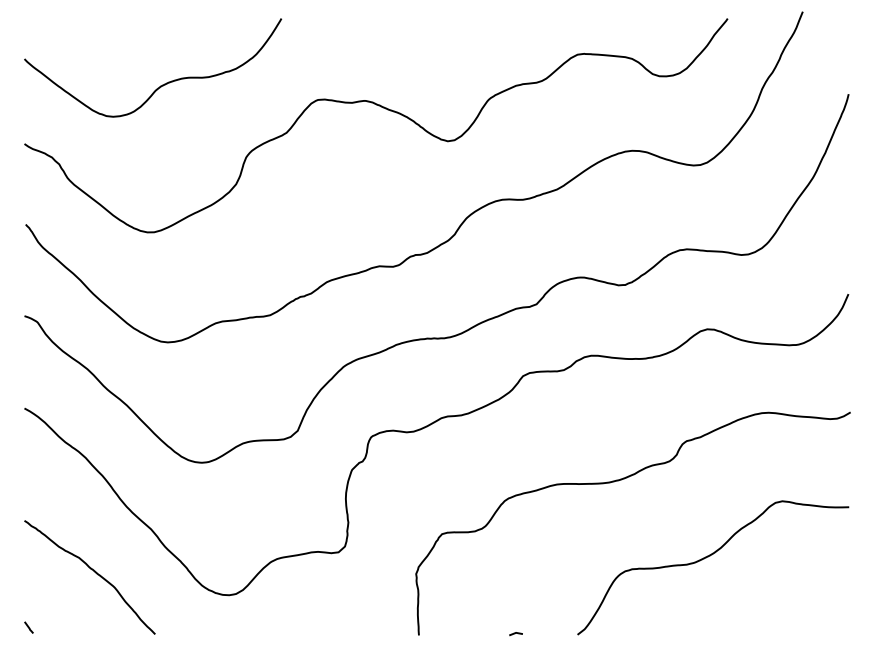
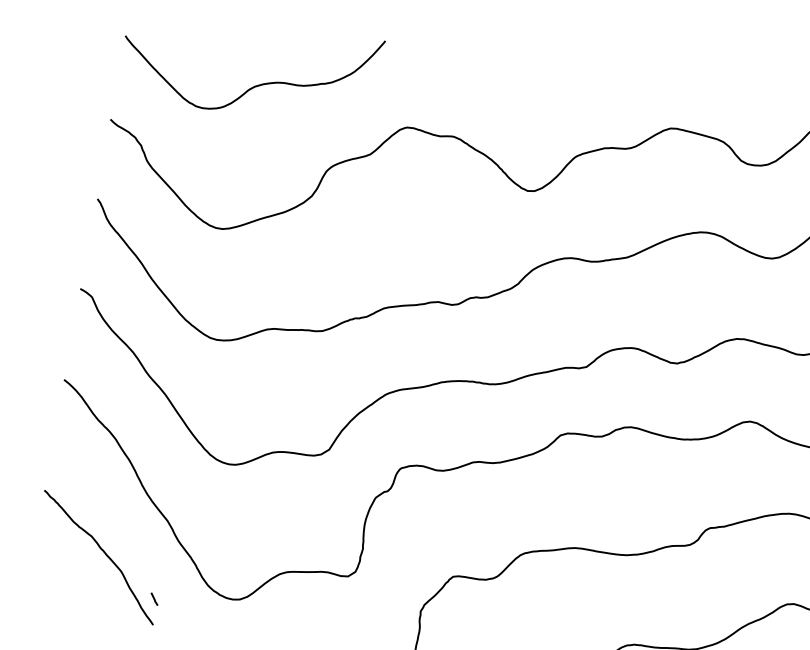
line: (28, 627) -> (154, 598), moved

